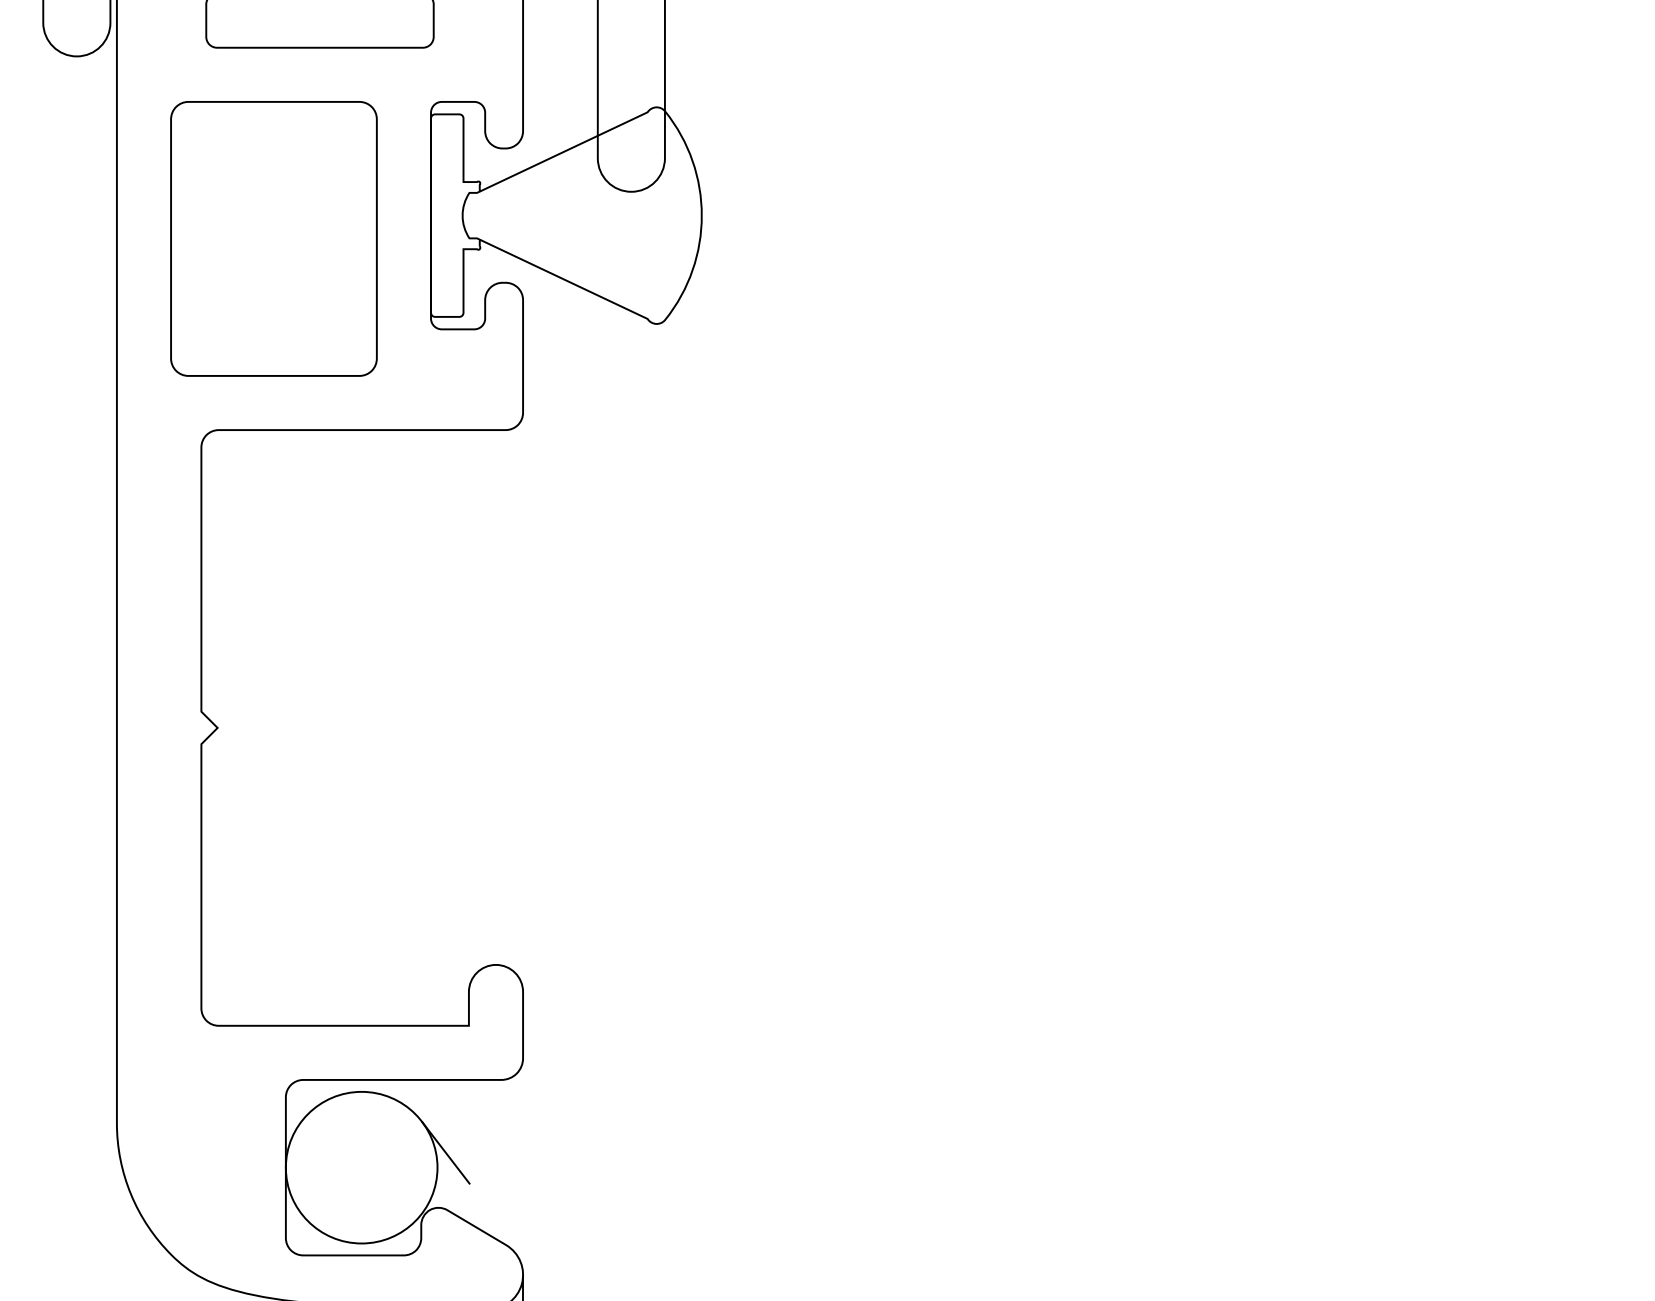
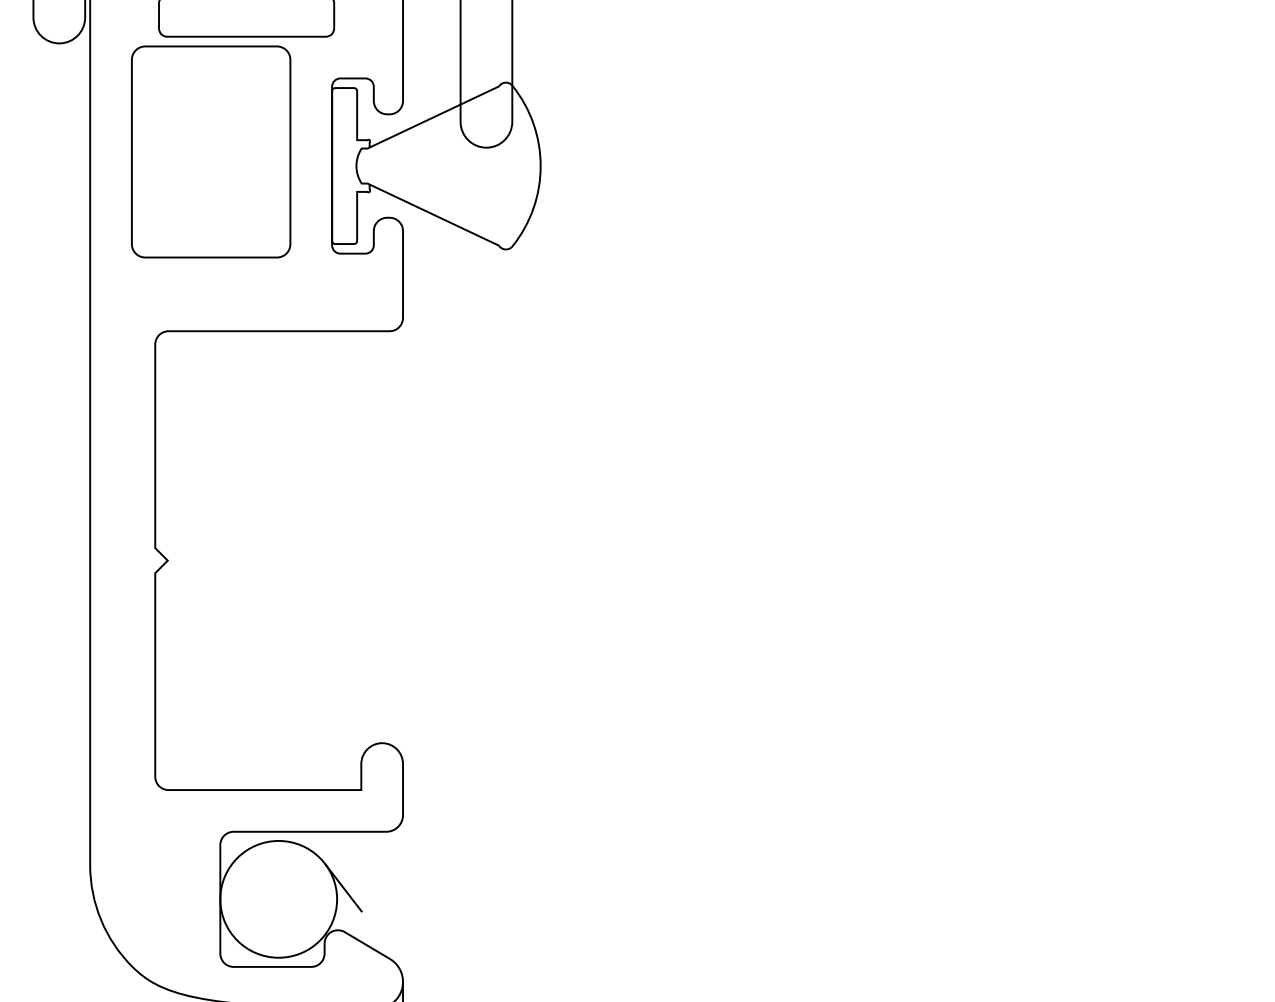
part: (274, 238) -> (211, 151), moved

